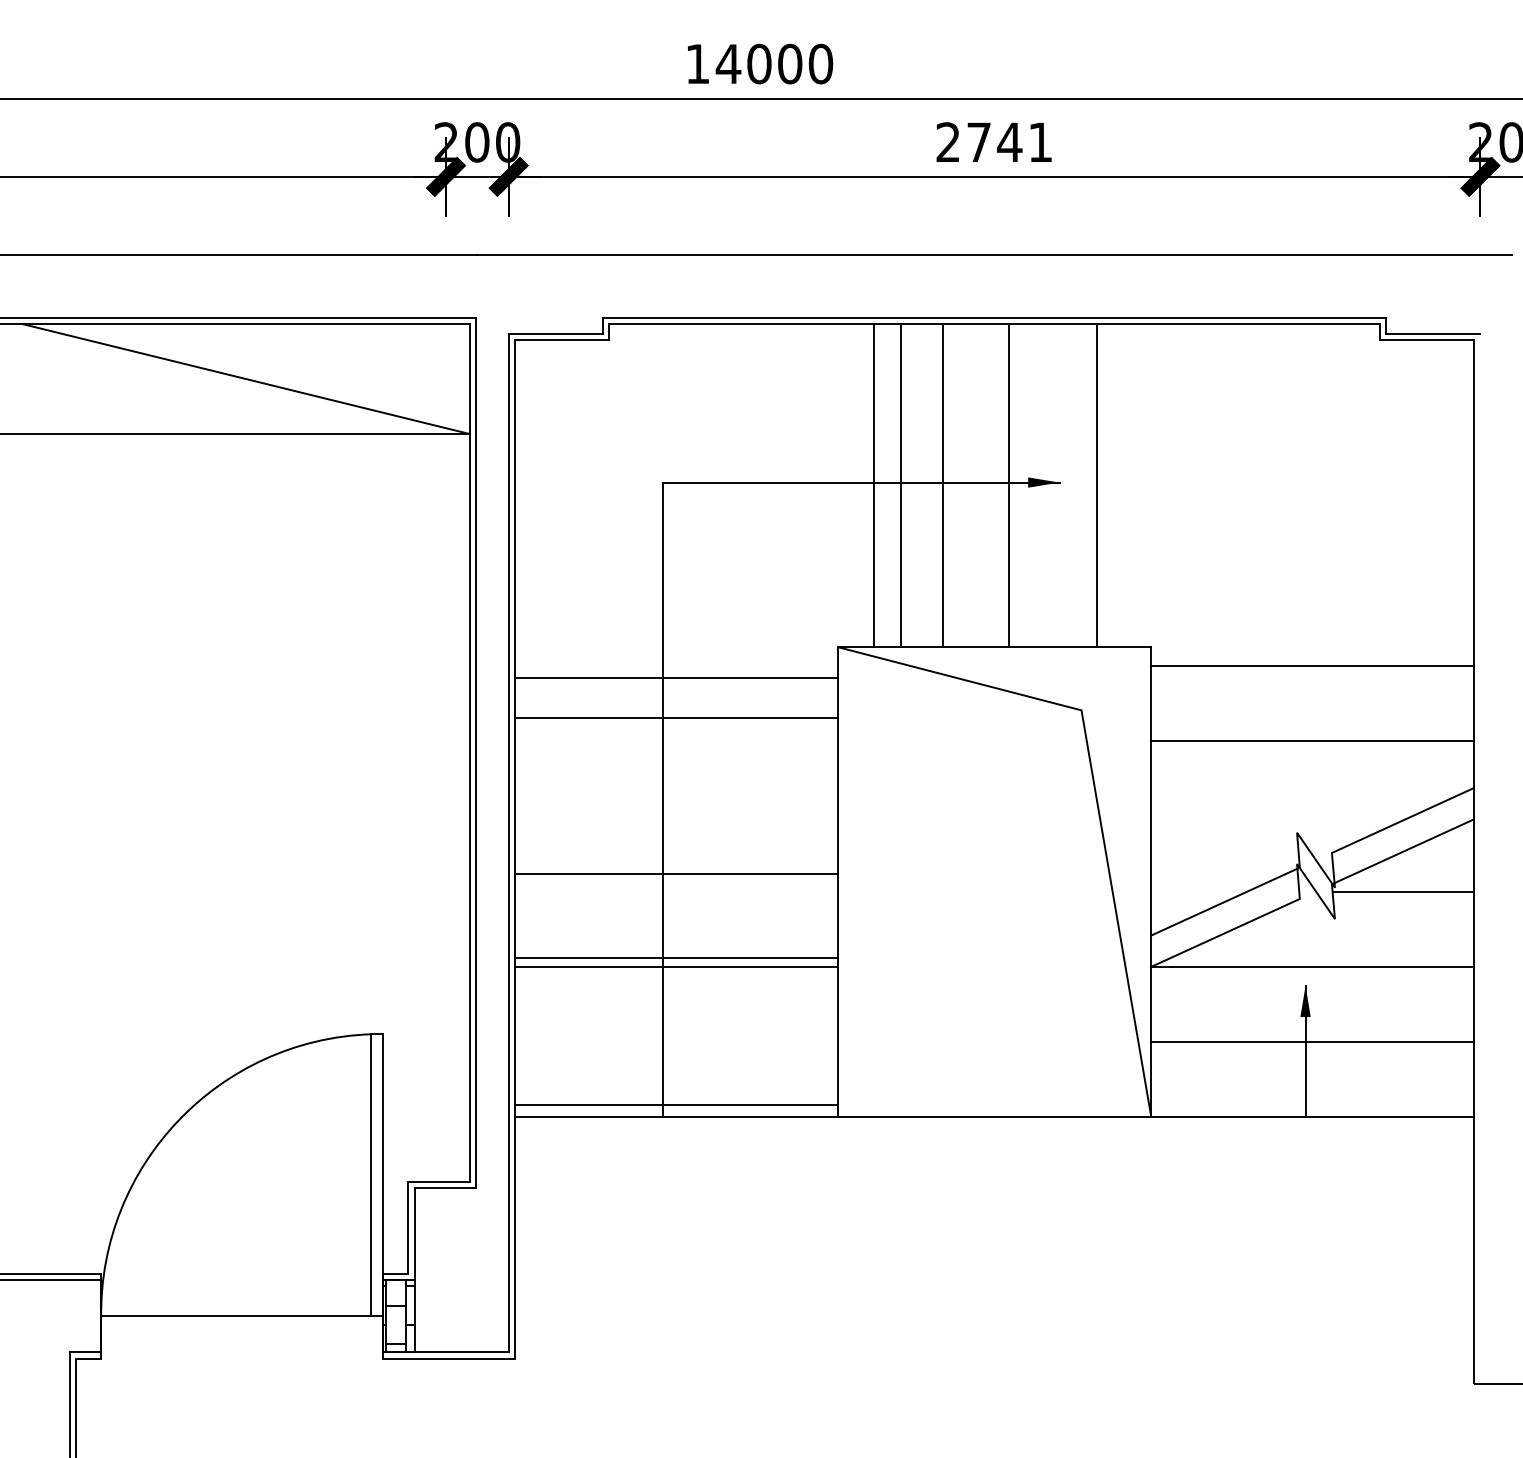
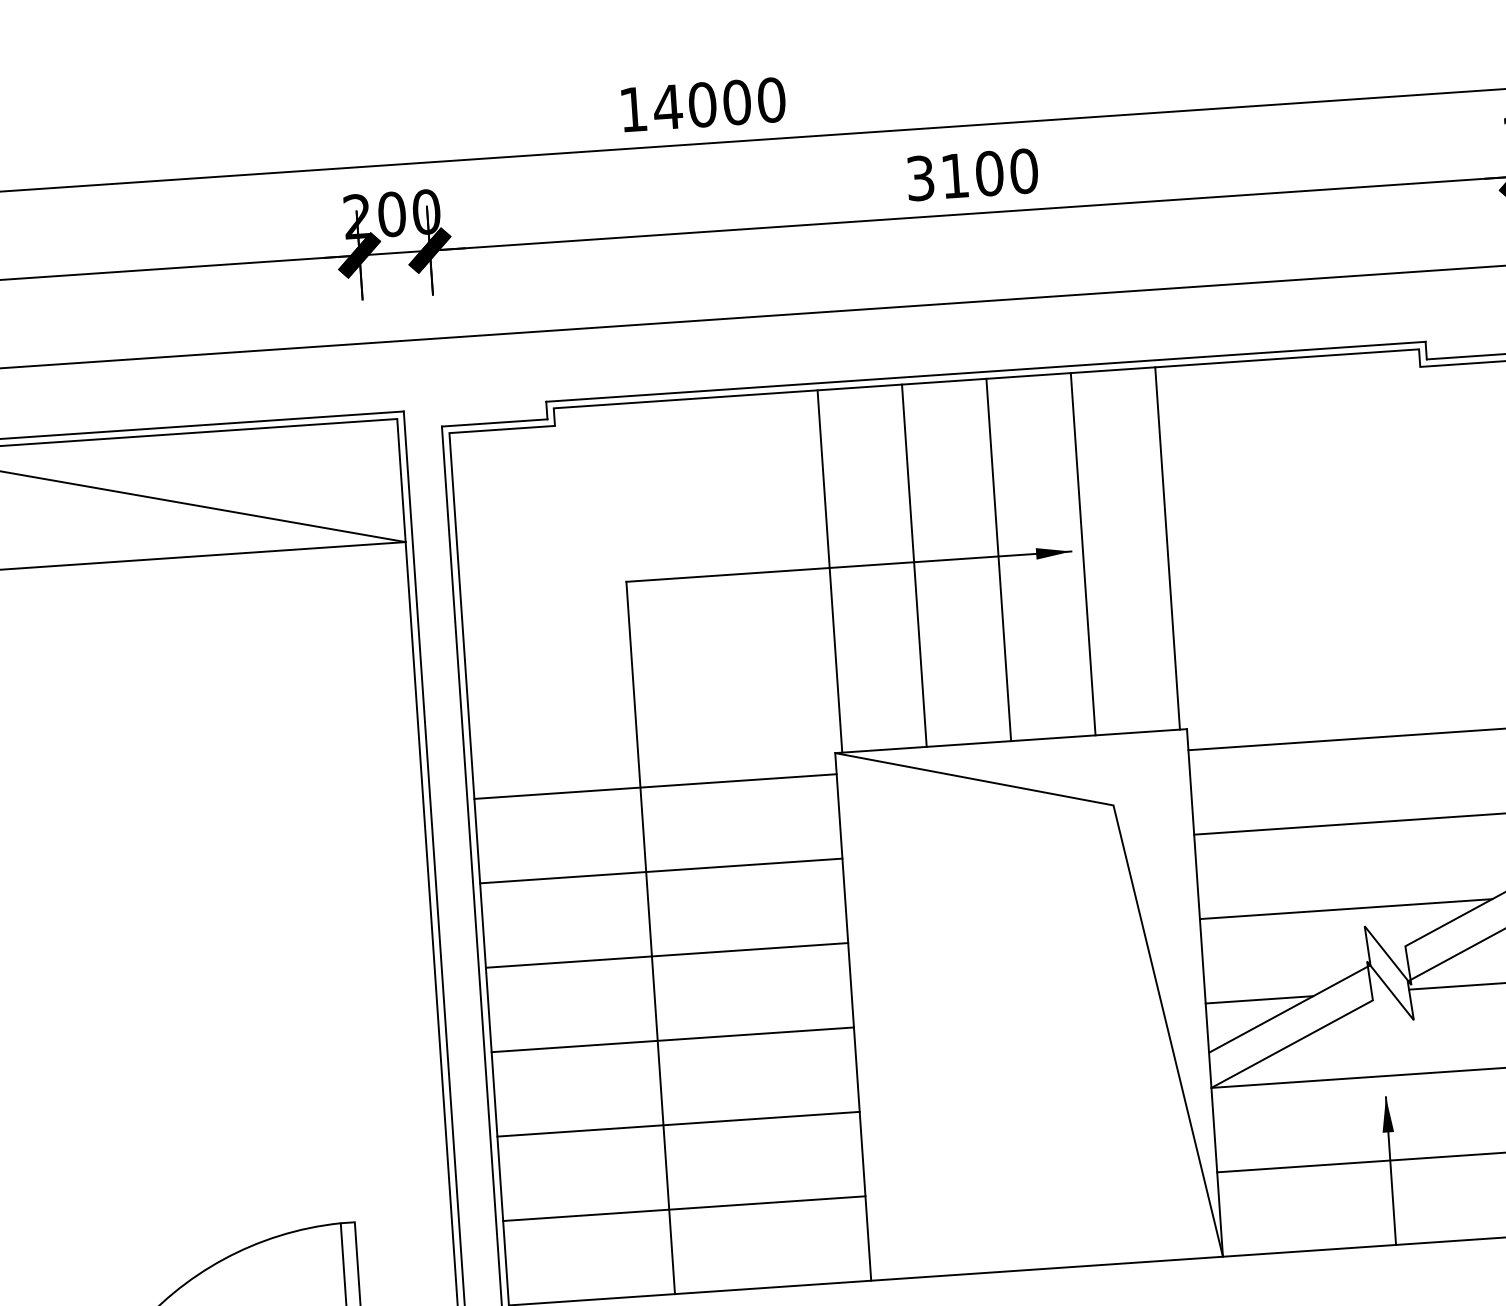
text: (994, 142) -> (972, 174), 2741 -> 3100
line: (874, 485) -> (914, 565), moved
line: (901, 485) -> (830, 571), moved
line: (942, 485) -> (998, 559), moved
line: (1008, 485) -> (1082, 554), moved
line: (1097, 485) -> (1168, 548), moved
line: (675, 678) -> (660, 871), moved
line: (675, 717) -> (654, 786), moved
line: (1281, 816) -> (1346, 909), added
line: (675, 874) -> (666, 955), moved
line: (1199, 891) -> (1259, 999), added
line: (675, 957) -> (671, 1039), moved
line: (675, 1105) -> (683, 1209), moved

